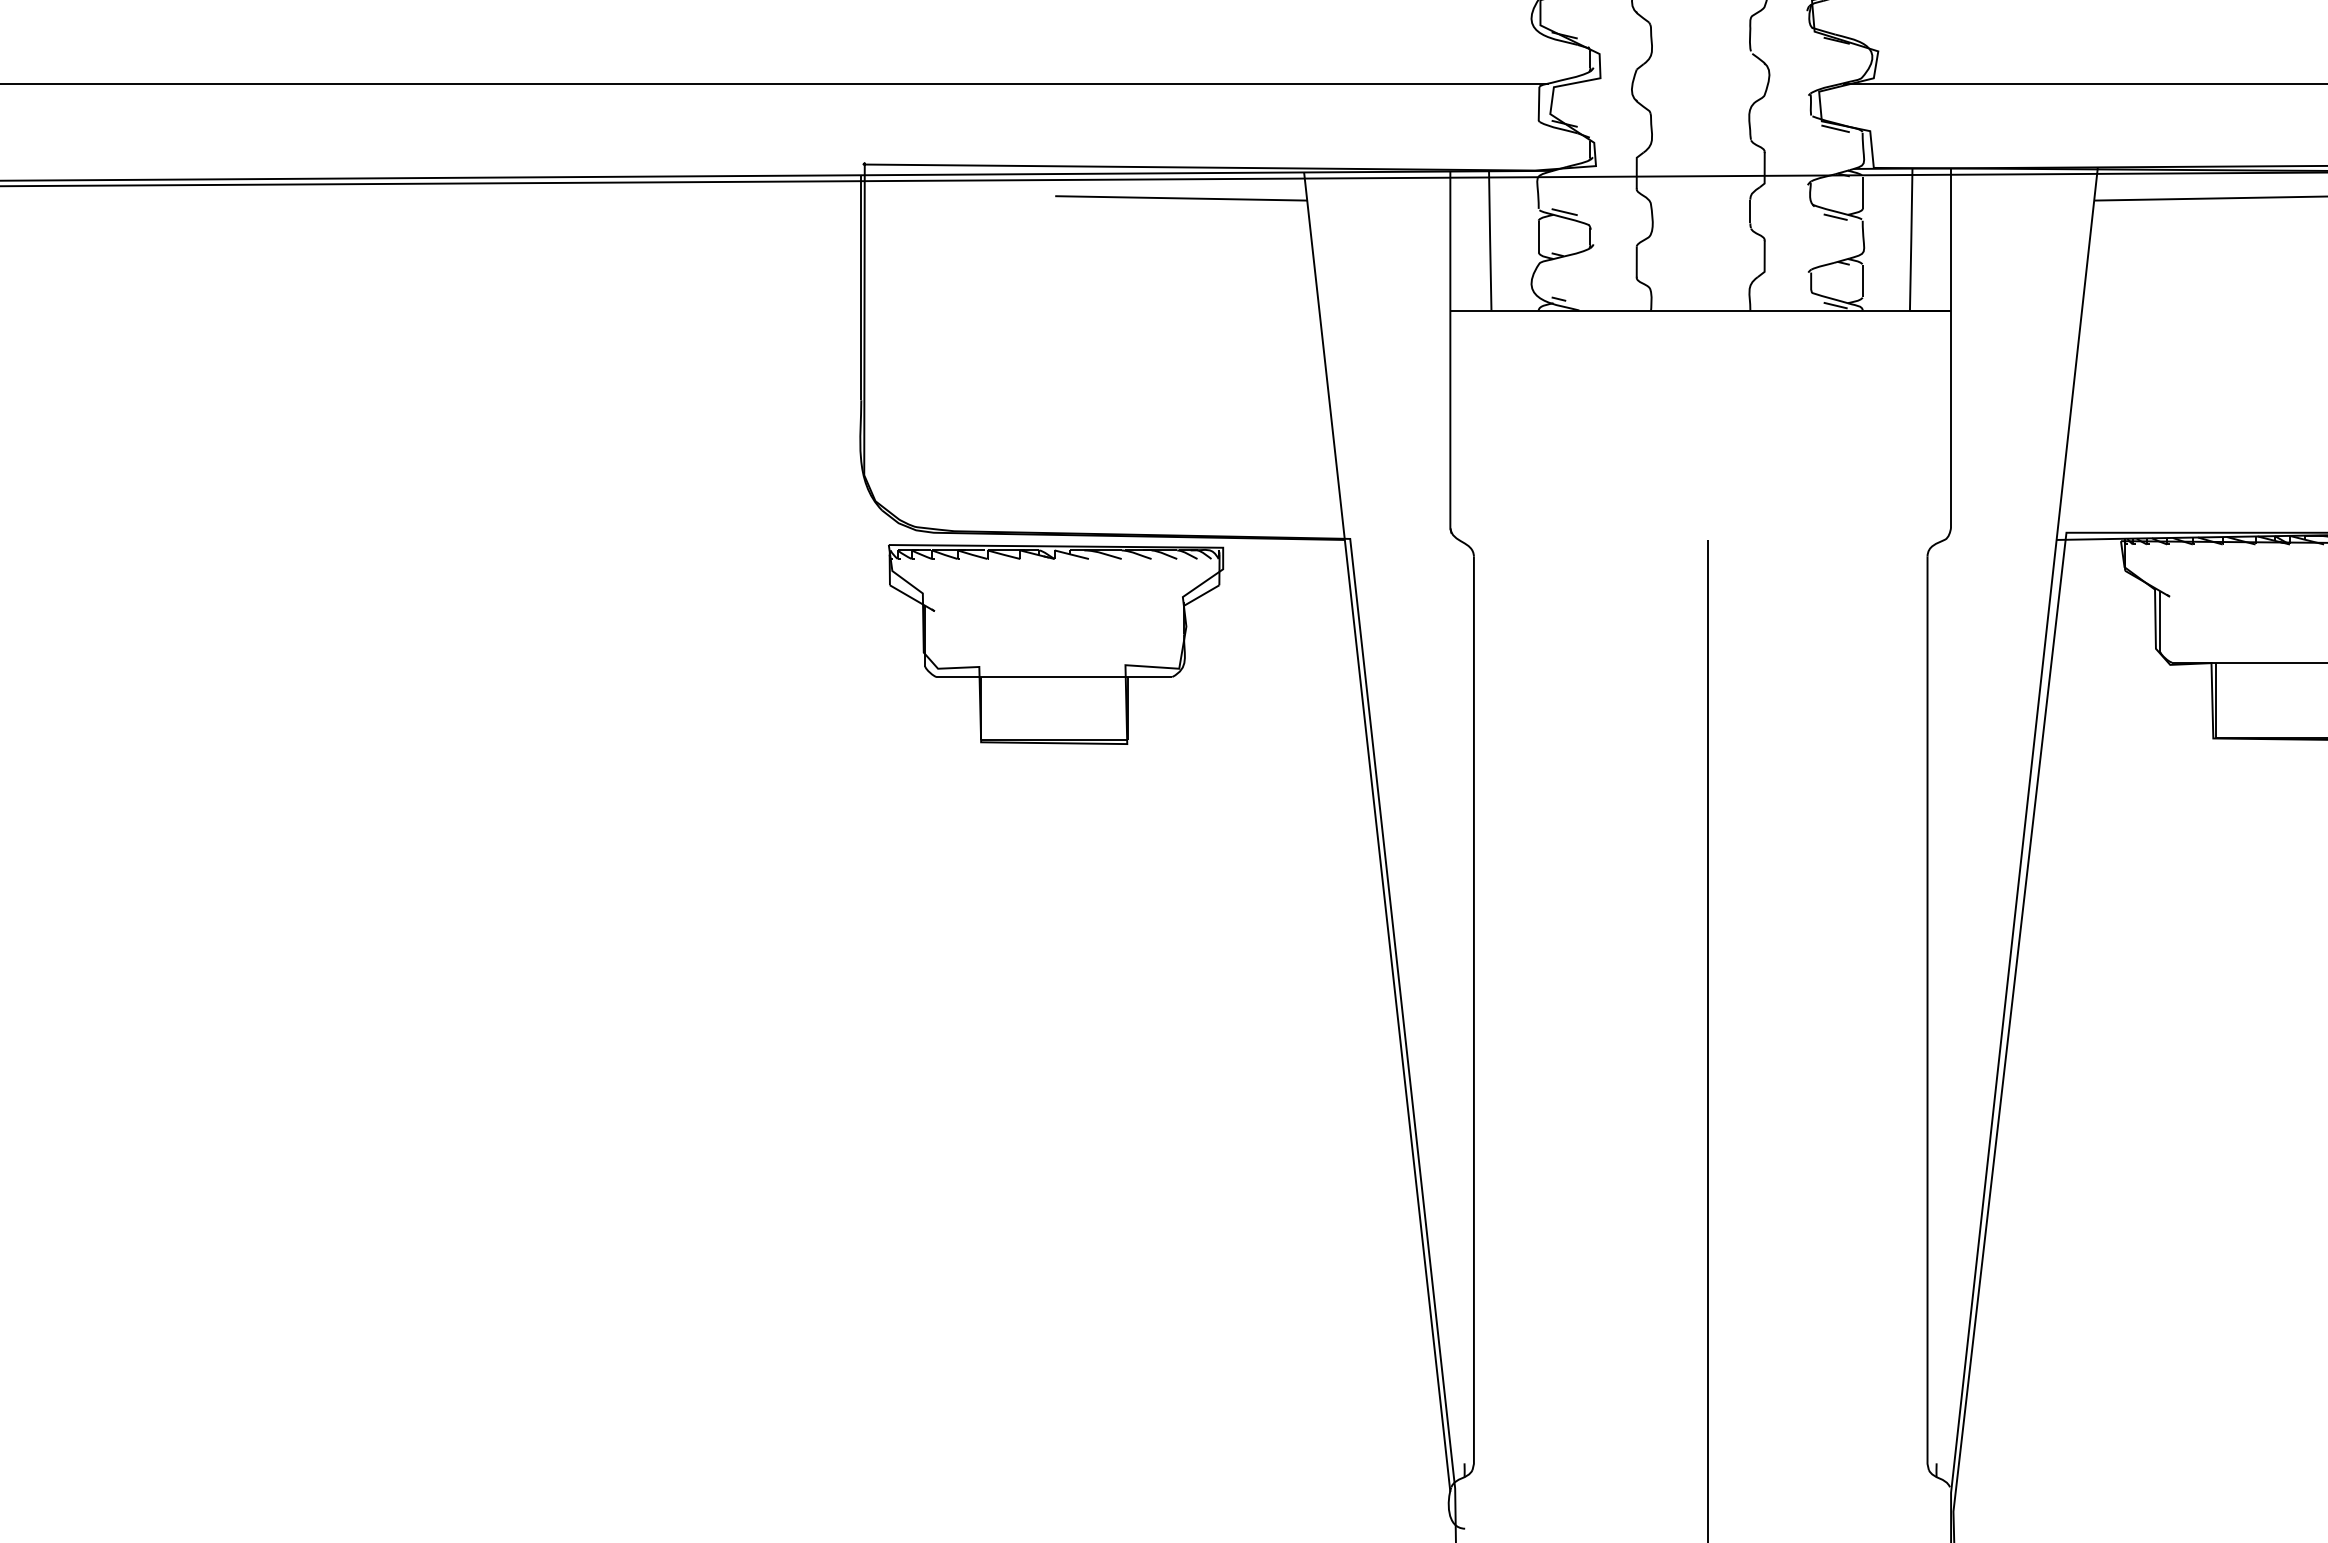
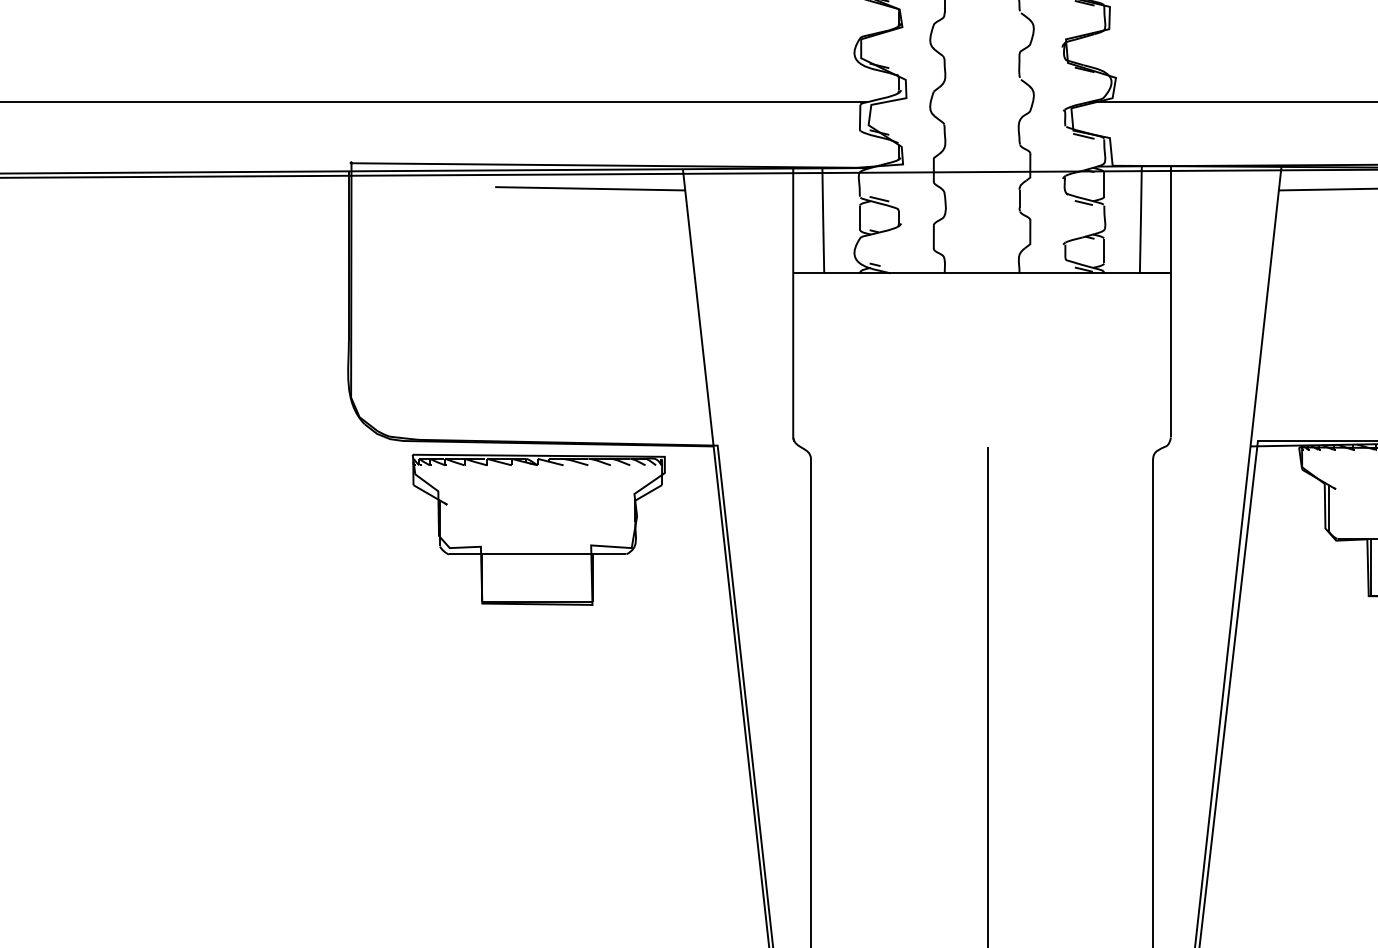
part: (1056, 644) -> (539, 529), moved

